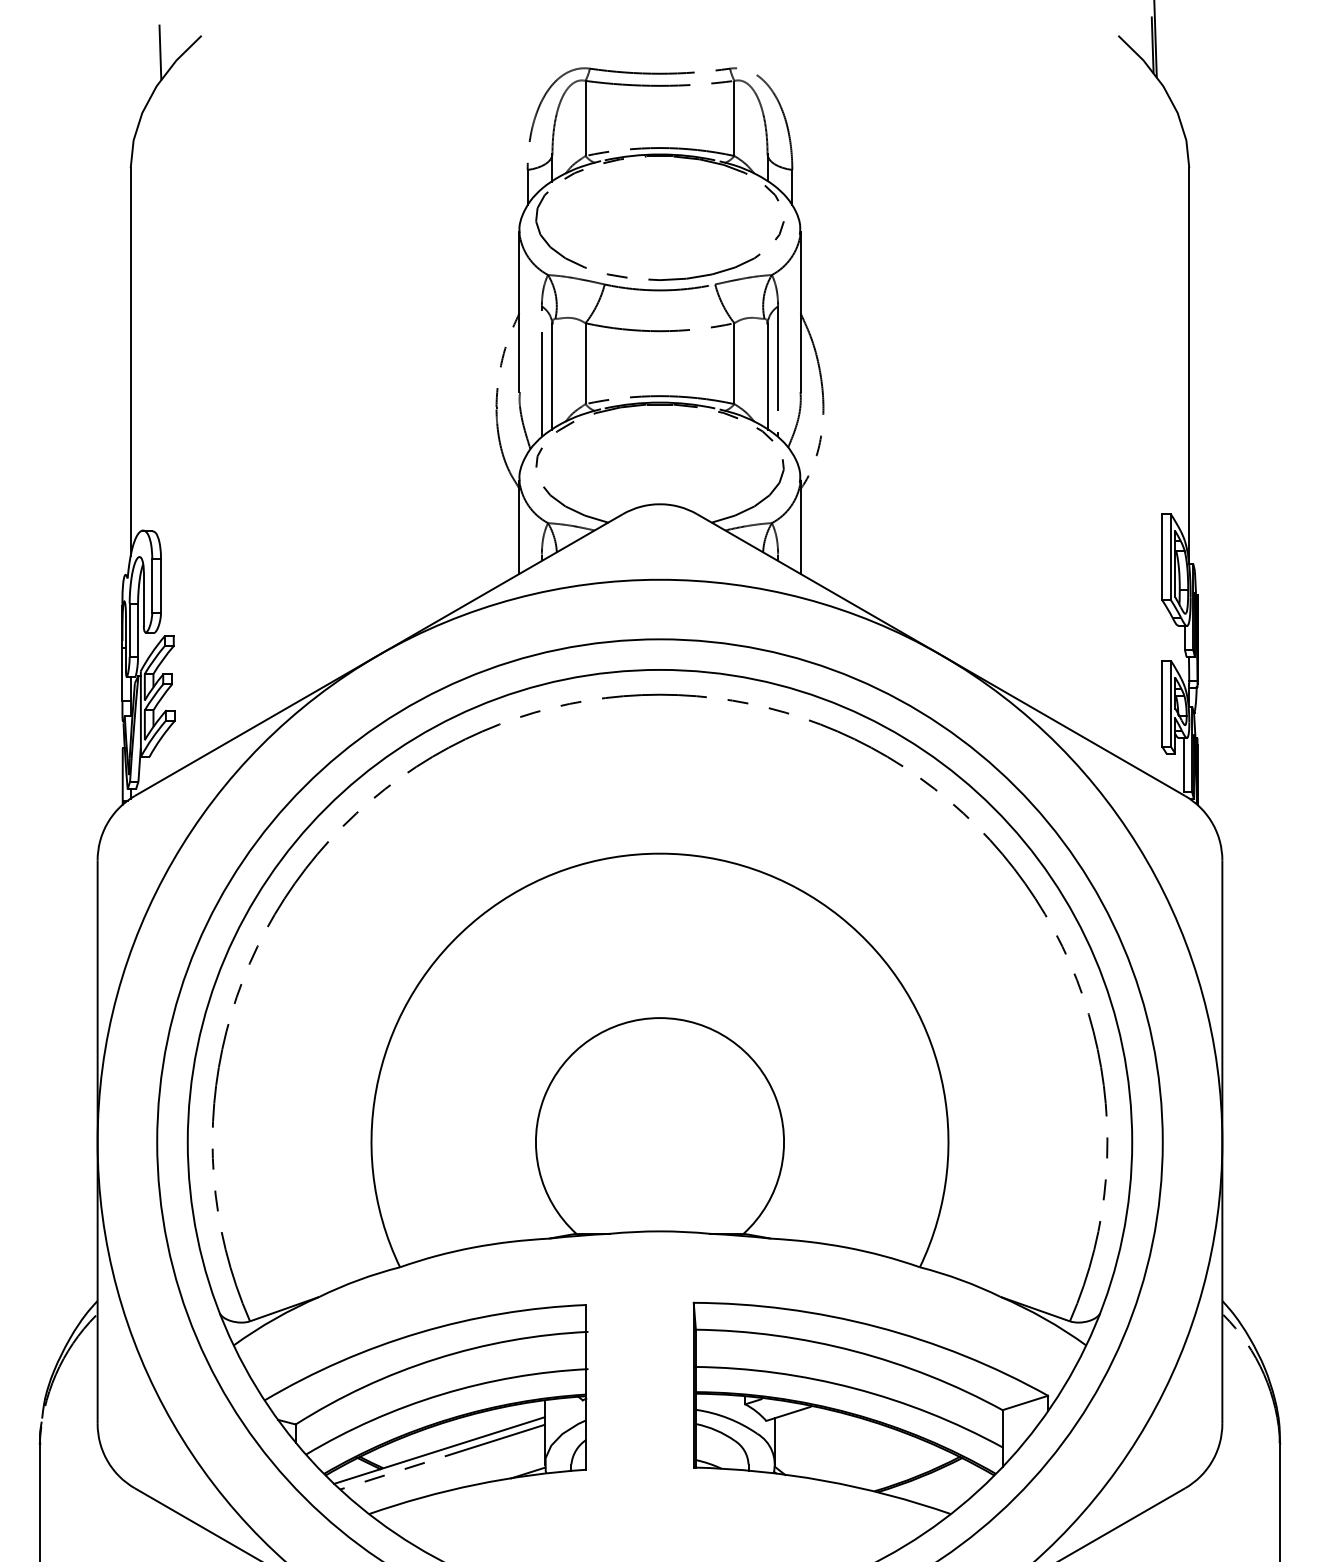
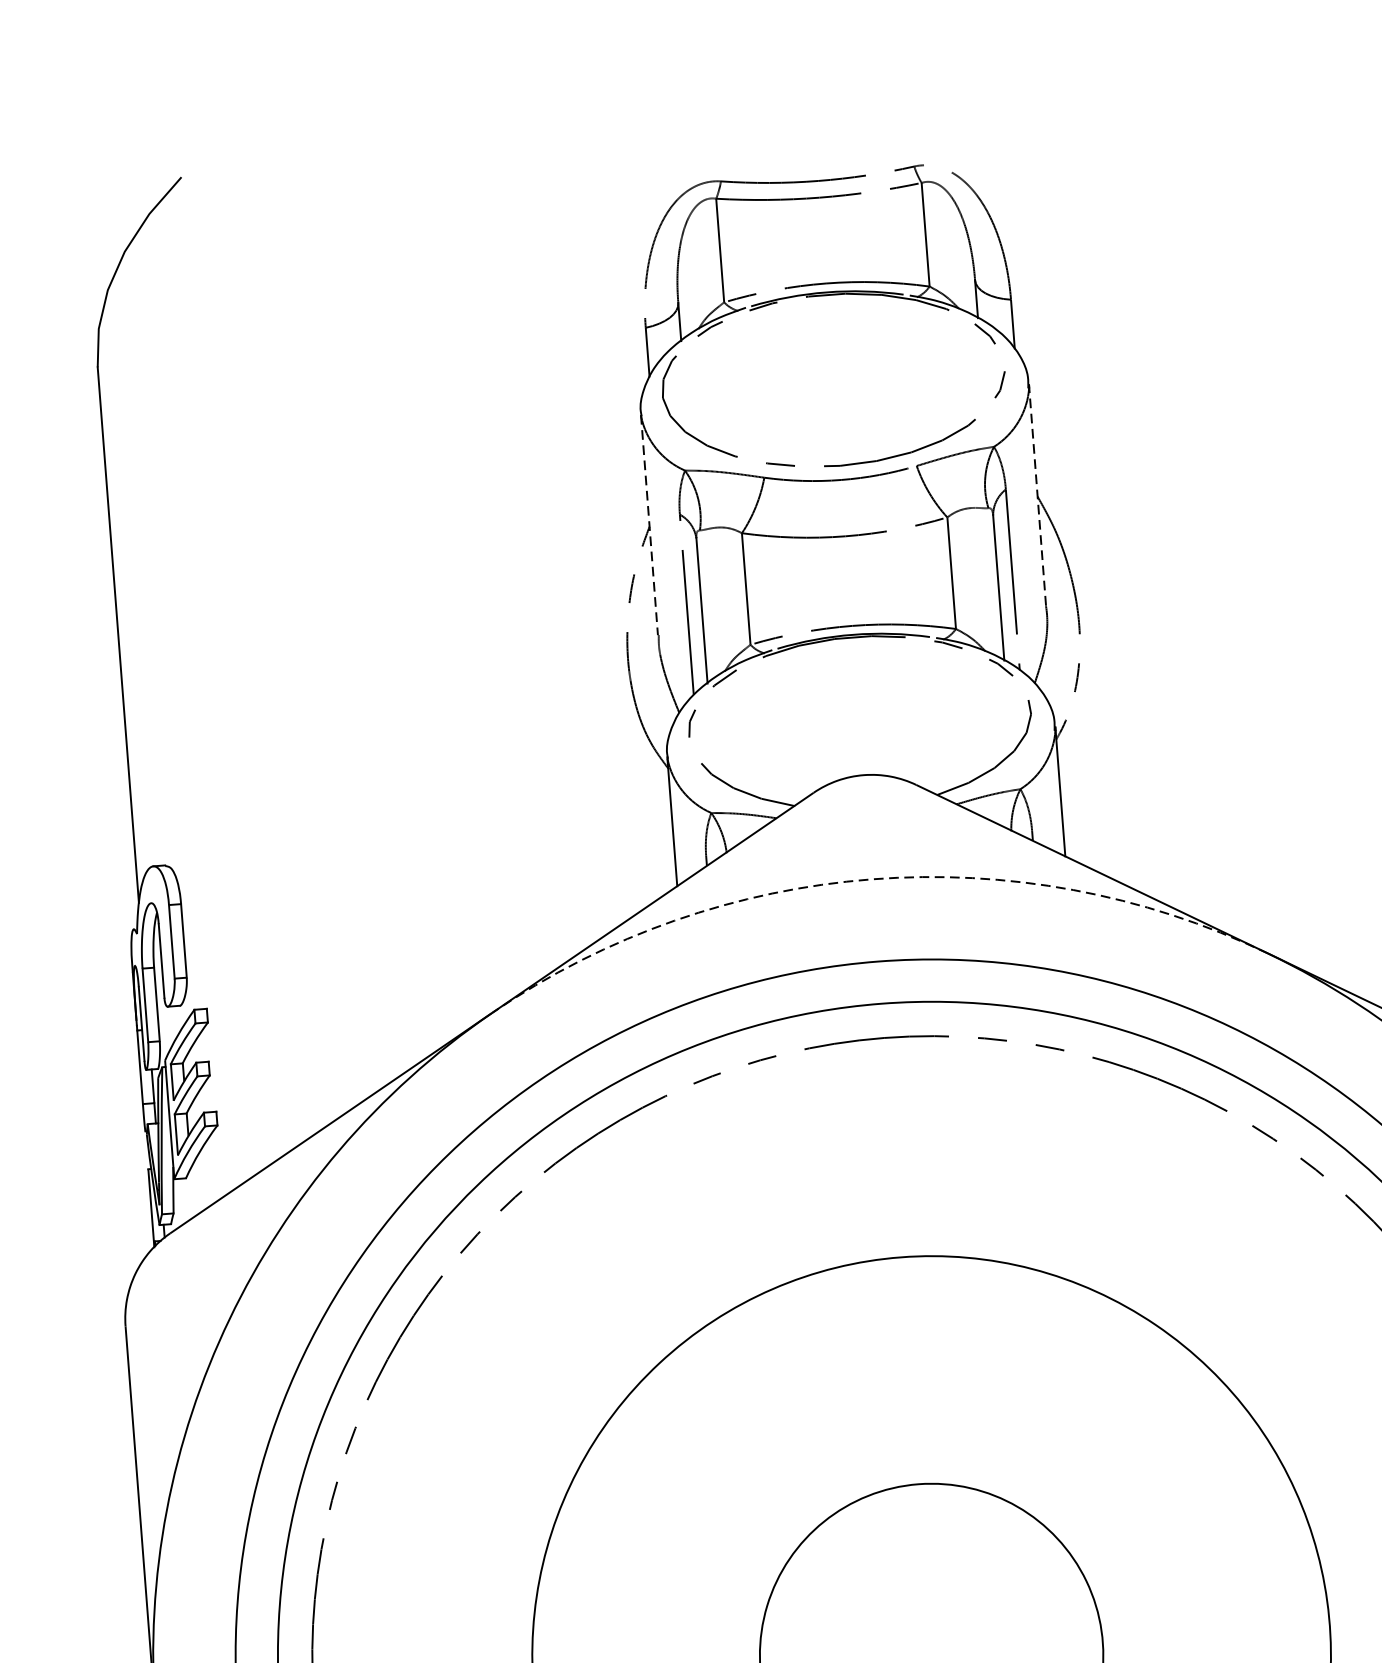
line: (160, 52) -> (126, 204), removed
line: (519, 312) -> (649, 525), solid -> dashed
line: (800, 312) -> (1037, 495), solid -> dashed
arc: (660, 579) -> (872, 878), solid -> dashed

